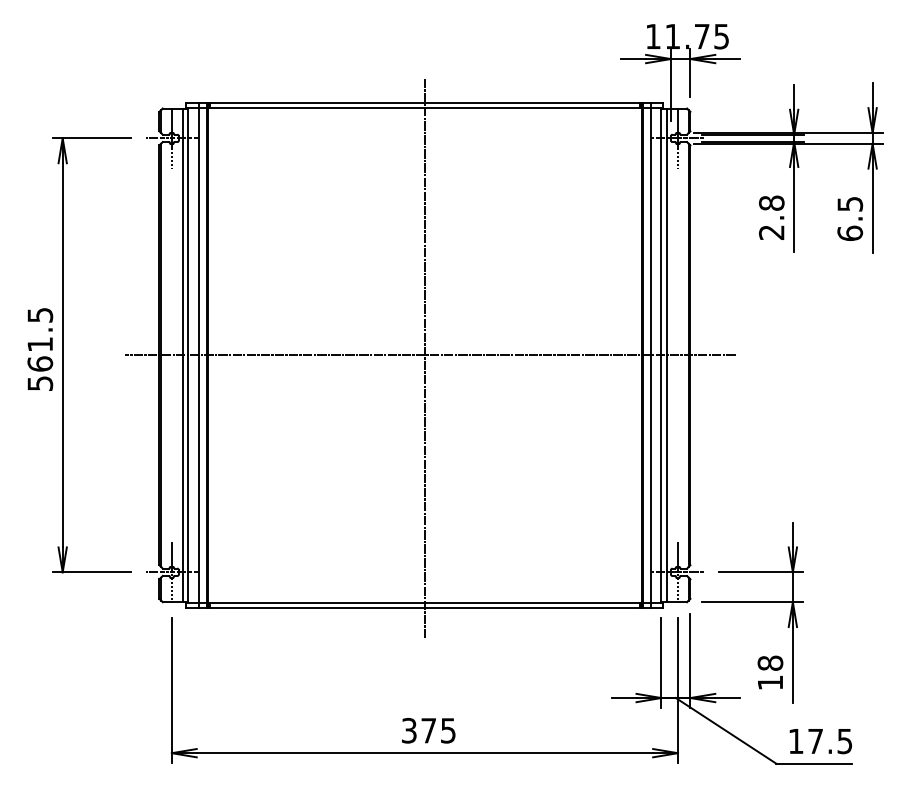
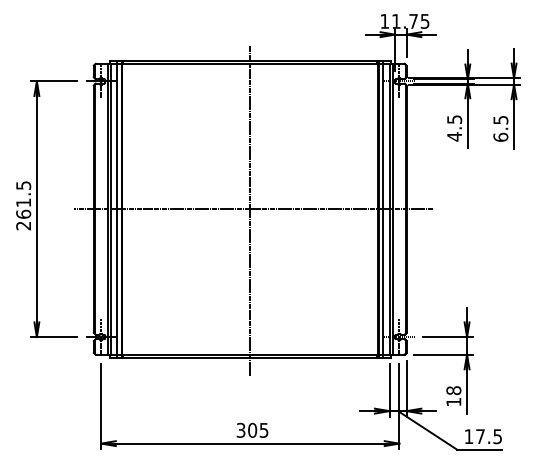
text: (771, 218) -> (454, 128), 2.8 -> 4.5
text: (40, 382) -> (23, 225), 561.5 -> 261.5
text: (428, 729) -> (252, 429), 375 -> 305

